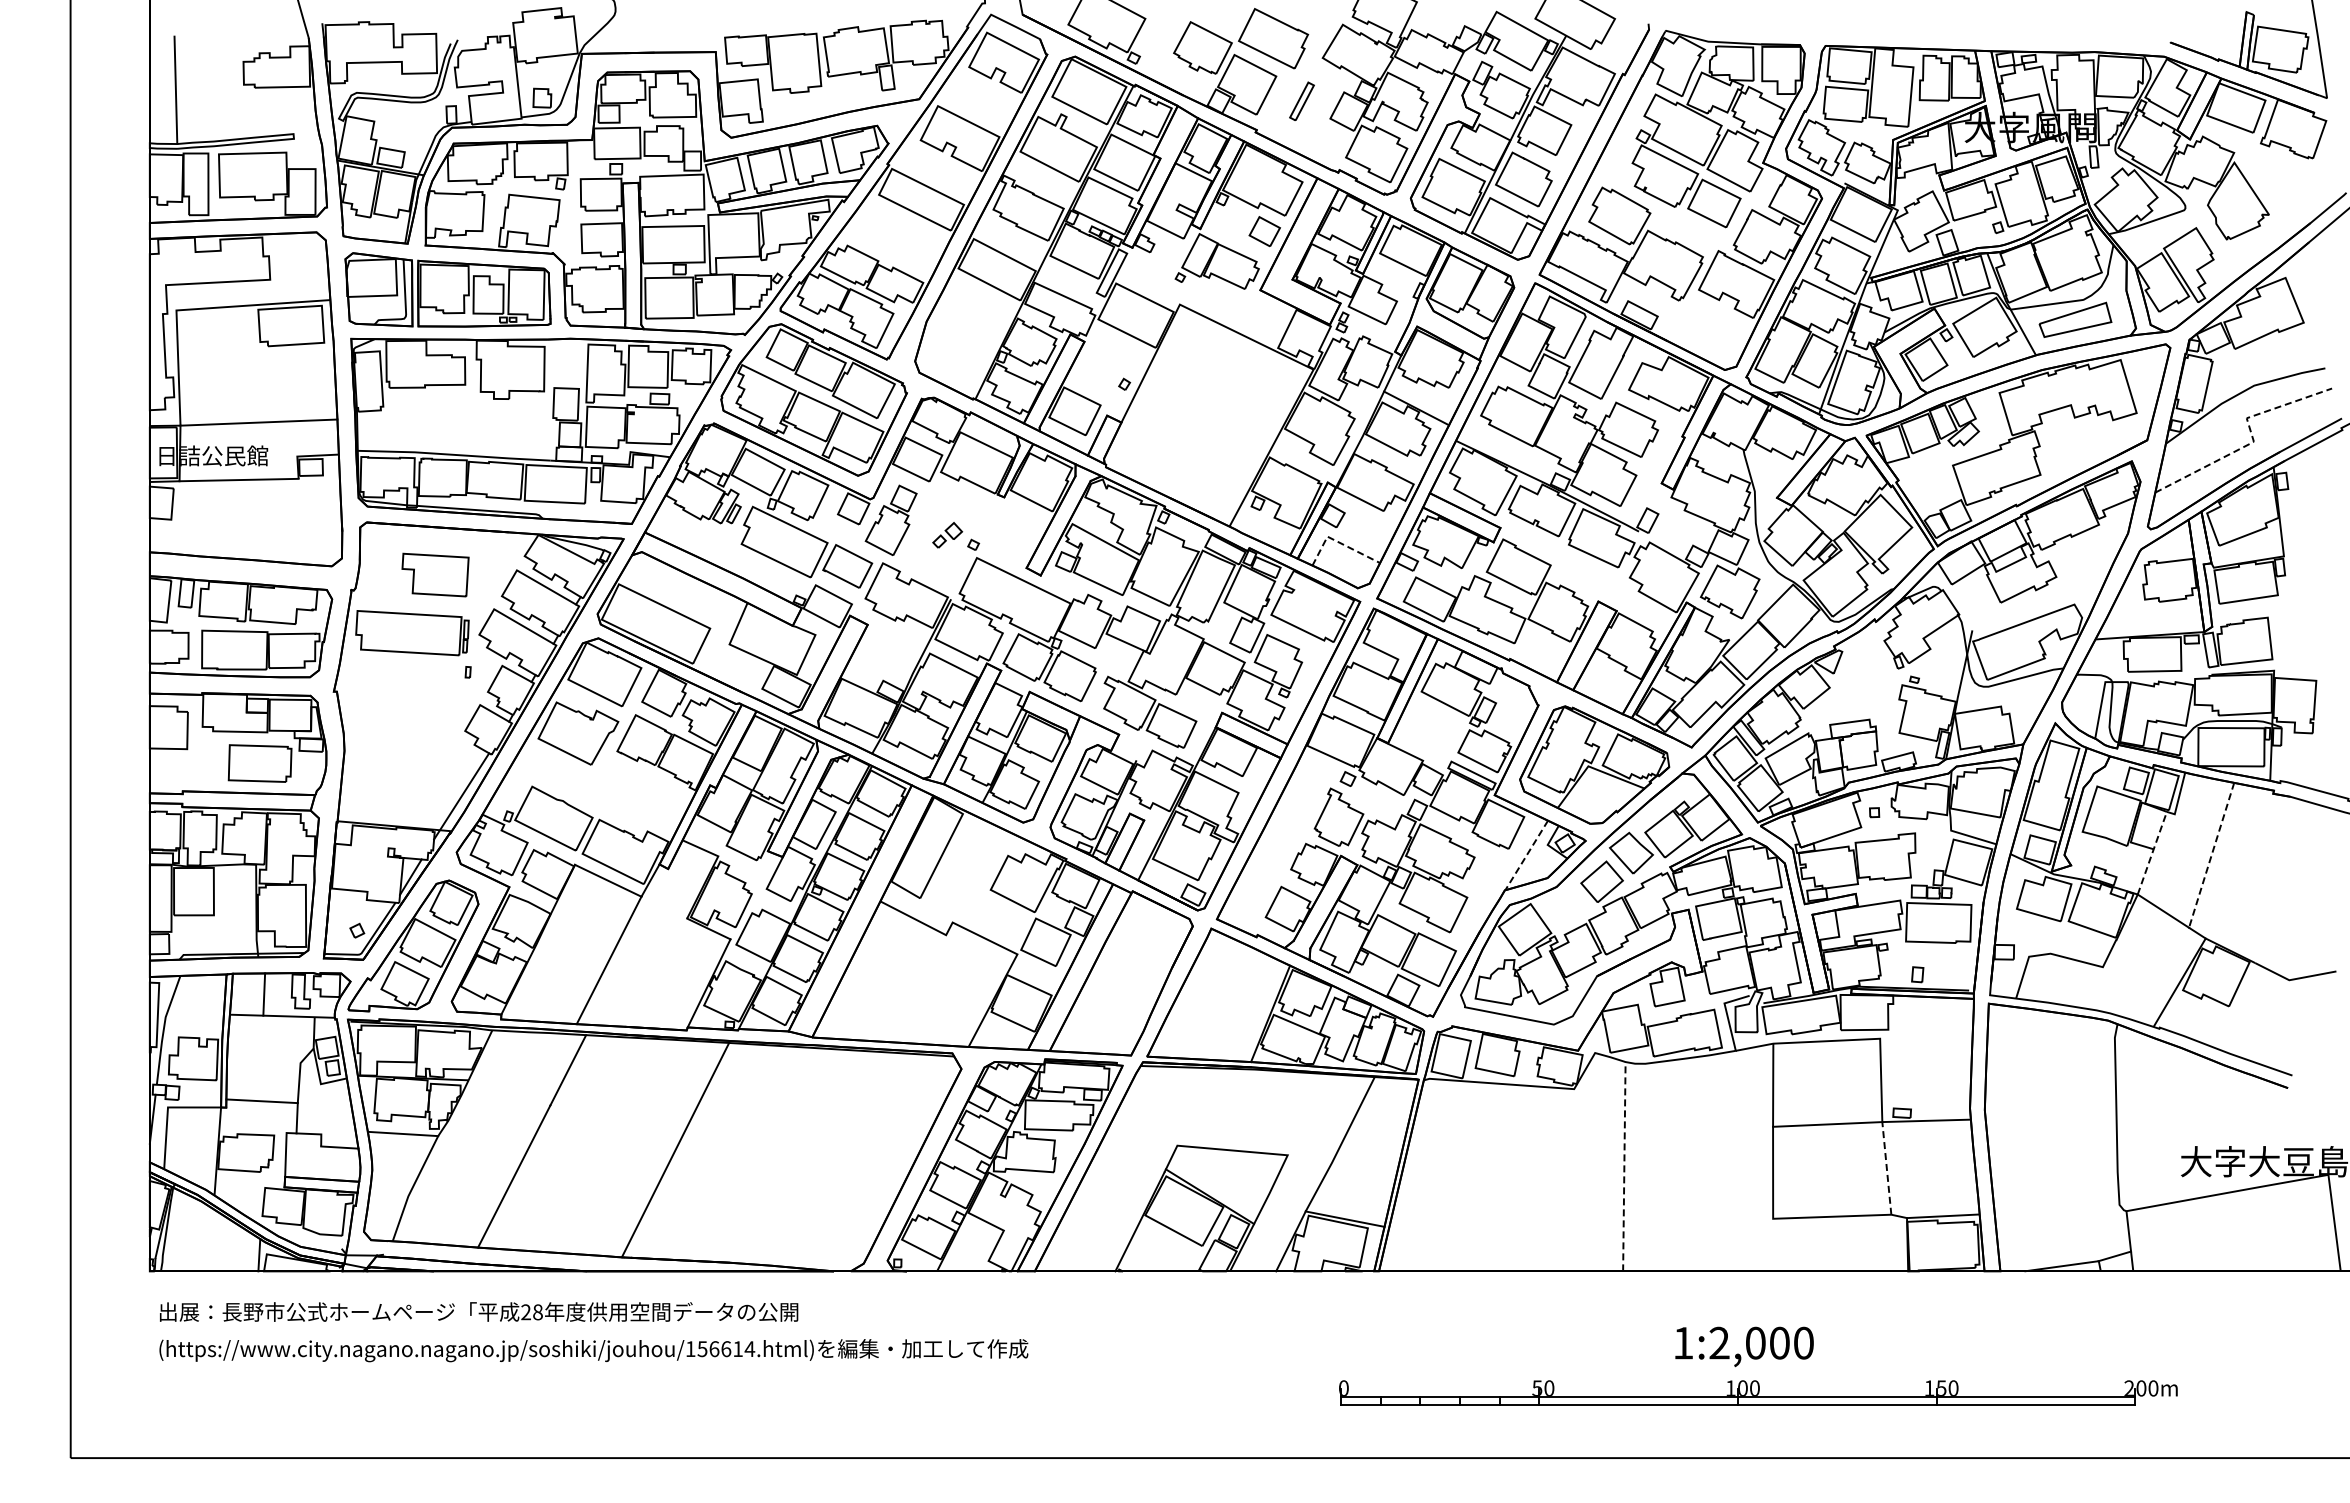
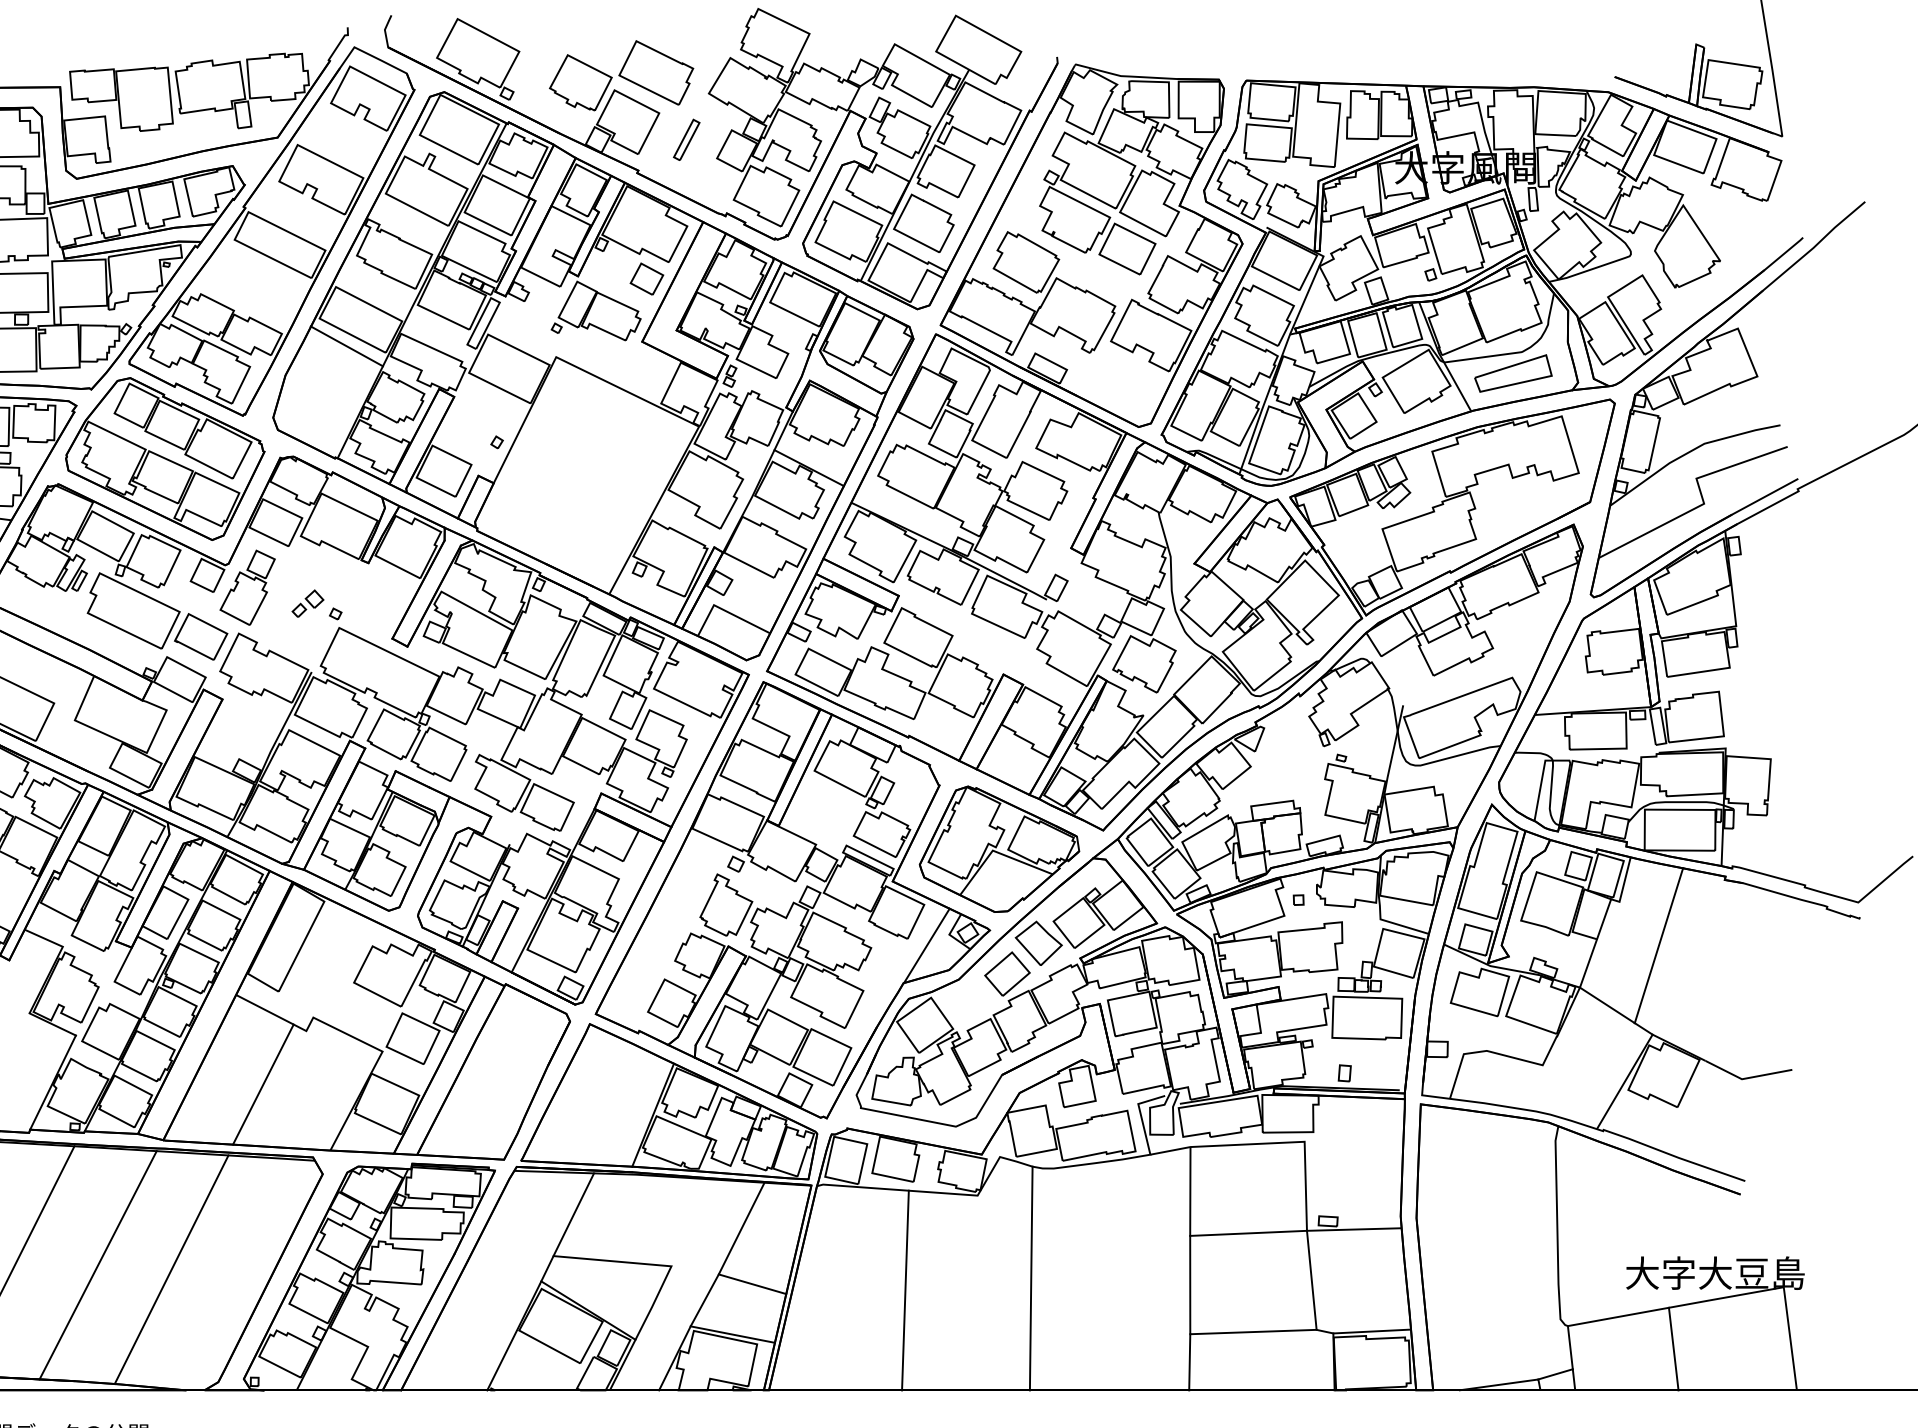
line: (983, 294) -> (346, 346), added
line: (2253, 439) -> (1703, 501), dashed -> solid
line: (1339, 542) -> (726, 611), dashed -> solid
line: (2152, 853) -> (1595, 943), dashed -> solid
line: (1526, 855) -> (926, 945), dashed -> solid
line: (2211, 855) -> (1658, 945), dashed -> solid
line: (905, 985) -> (262, 1084), added
line: (1196, 1106) -> (573, 1214), added
line: (751, 1154) -> (98, 1265), added
line: (819, 1158) -> (171, 1269), added
line: (1624, 1166) -> (1031, 1278), dashed -> solid
line: (1886, 1168) -> (1311, 1280), dashed -> solid
line: (1363, 1171) -> (752, 1283), added
line: (1506, 1177) -> (905, 1290), added
line: (2225, 1232) -> (1673, 1348), added
line: (1772, 1244) -> (1189, 1361), added

